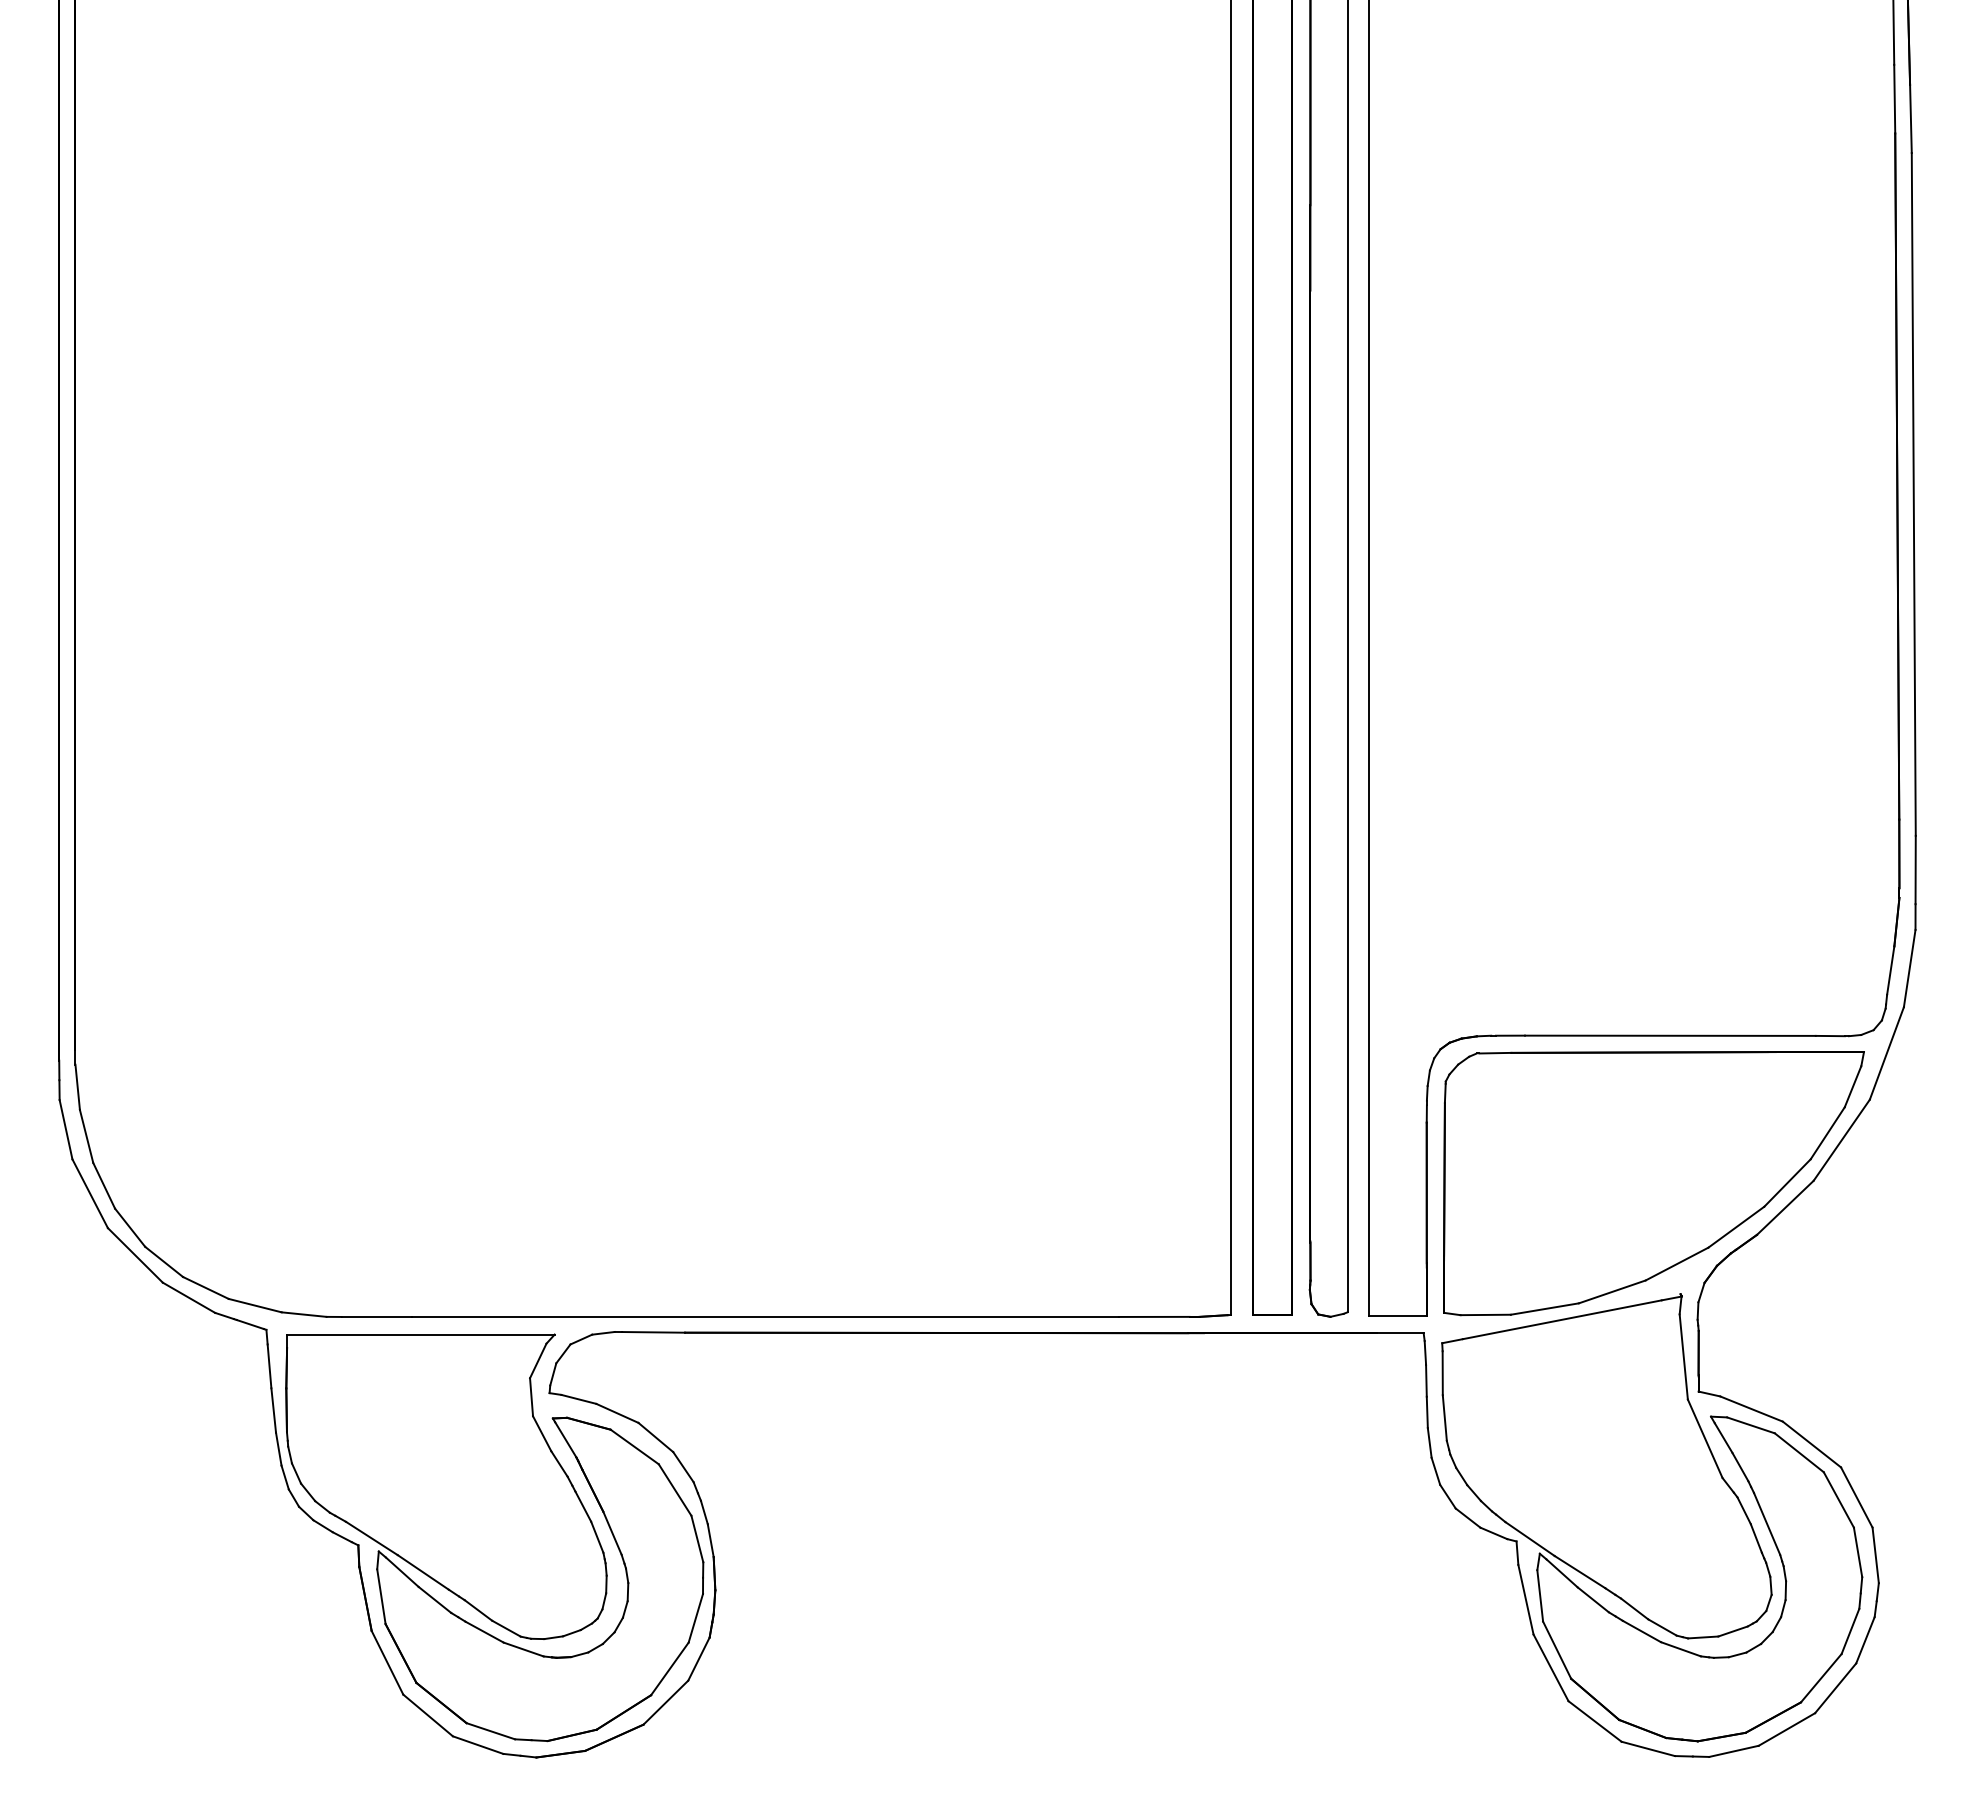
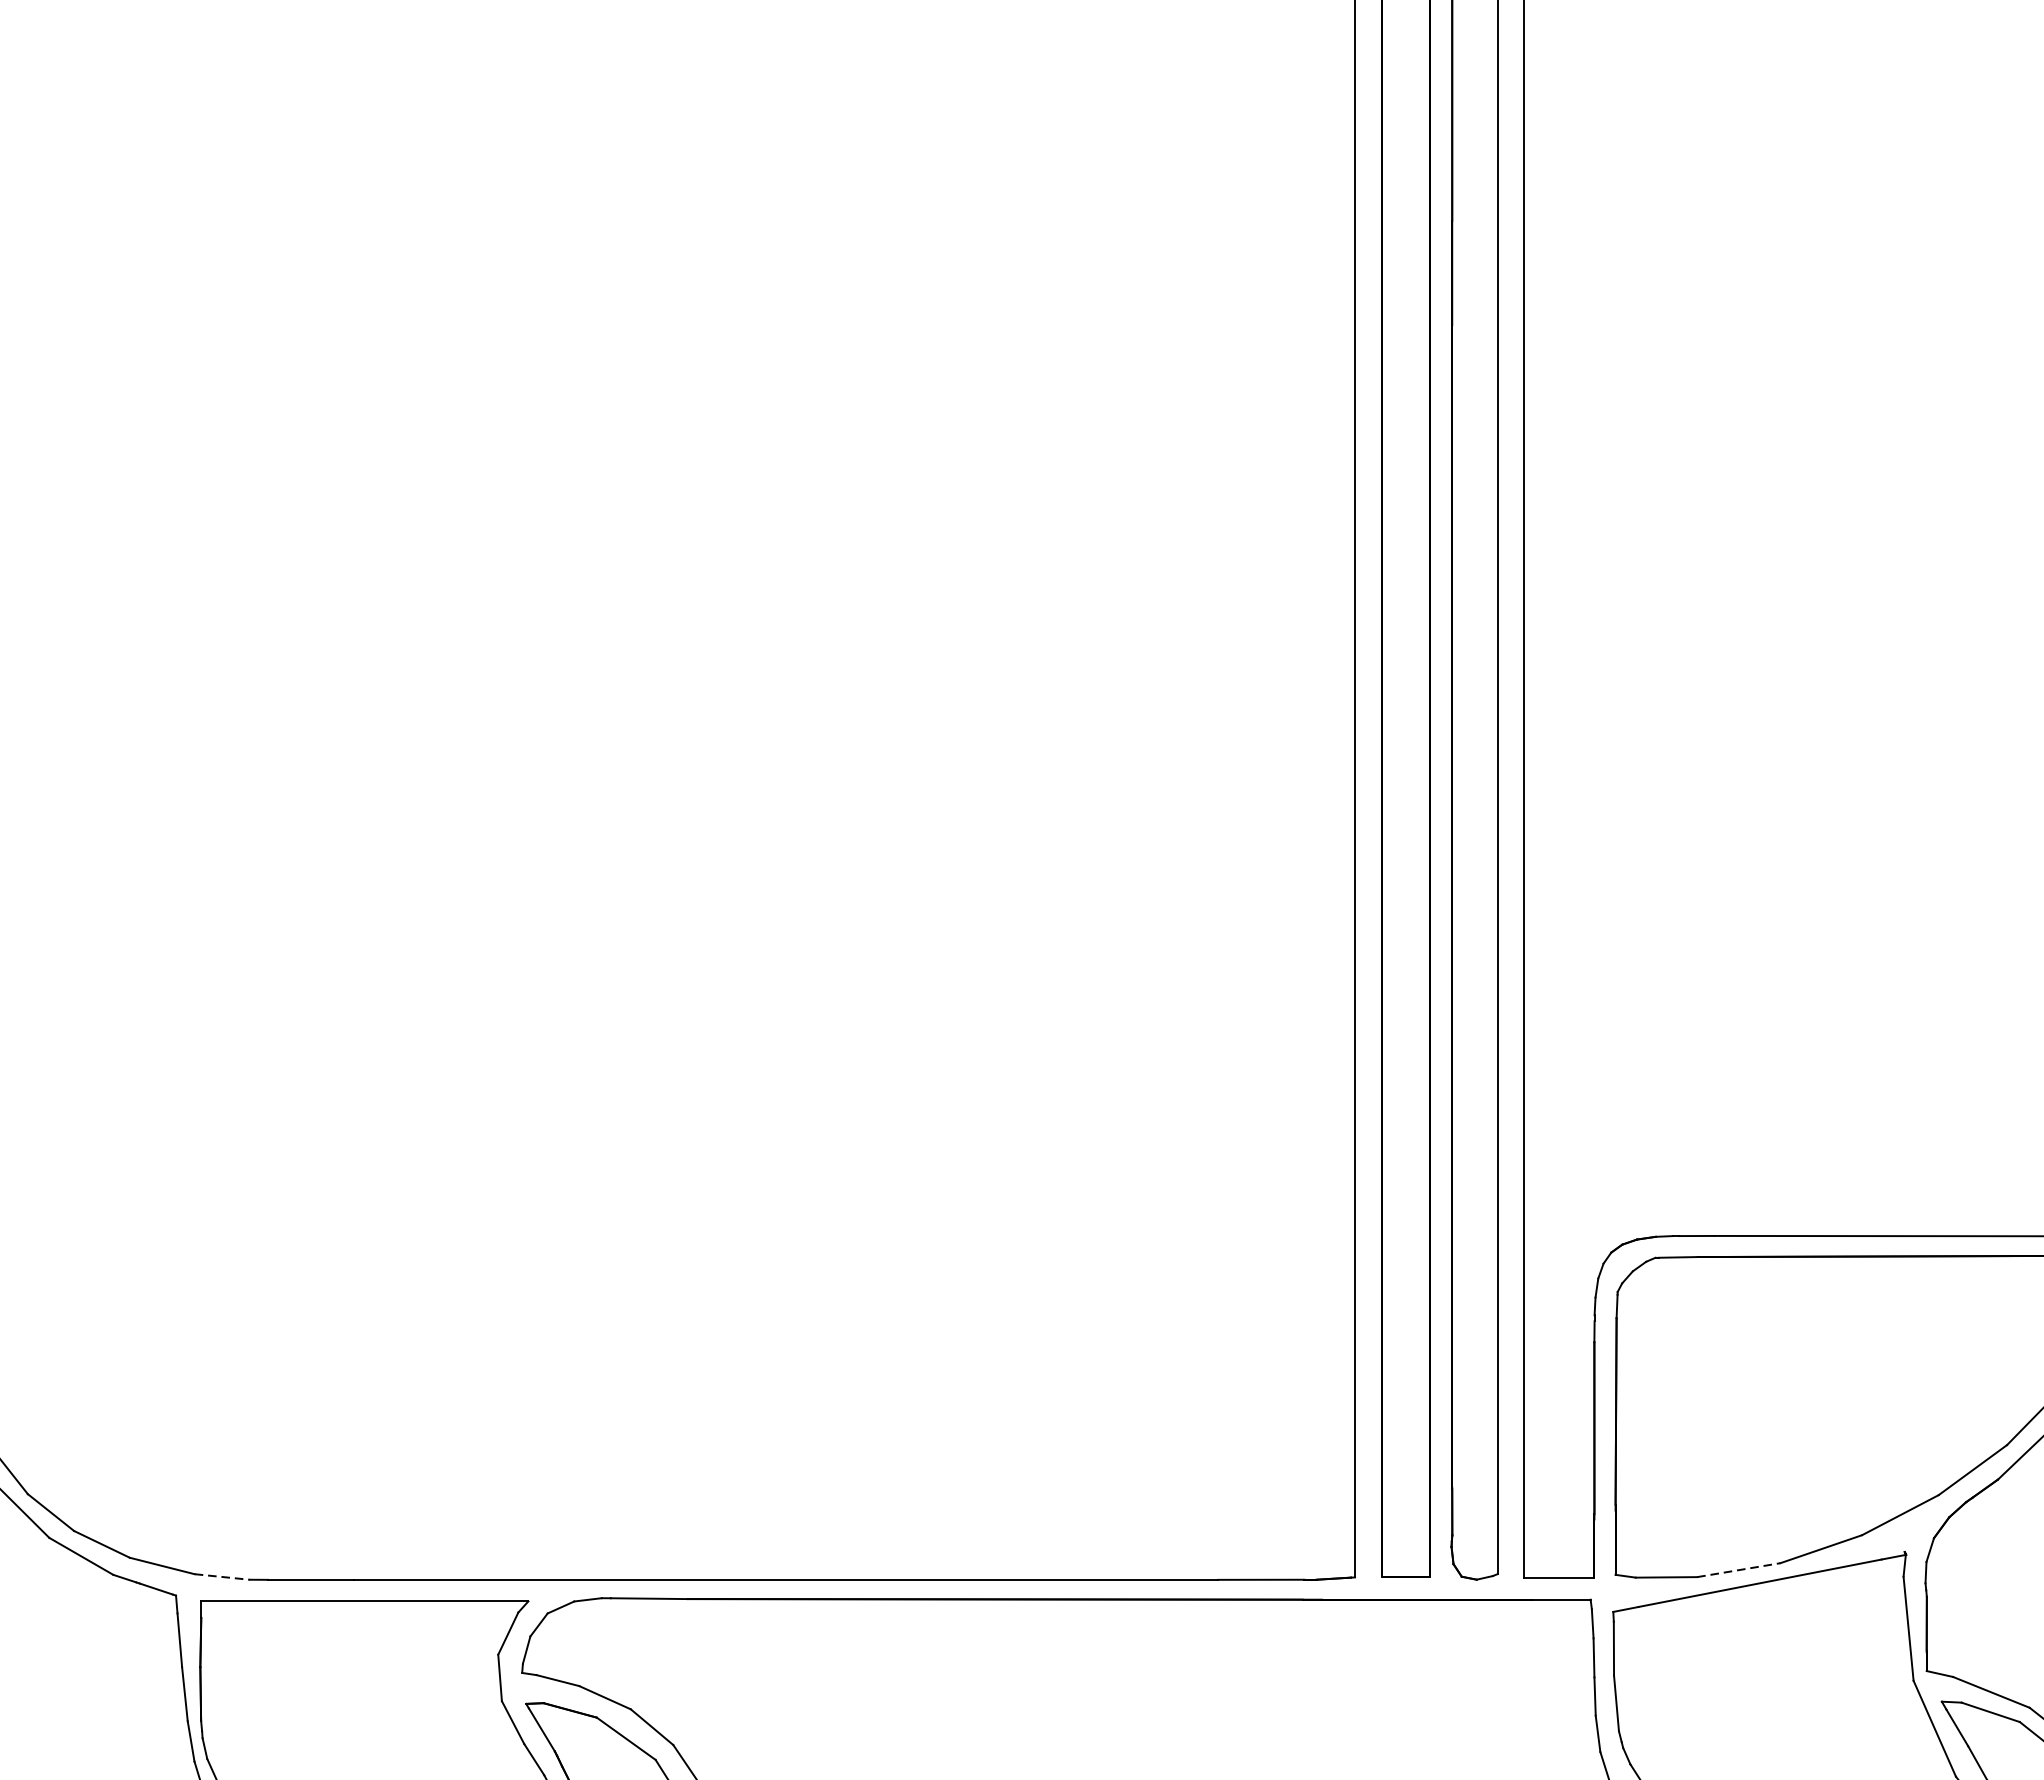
line: (1544, 1309) -> (1738, 1570), solid -> dashed
line: (304, 1314) -> (222, 1576), solid -> dashed

